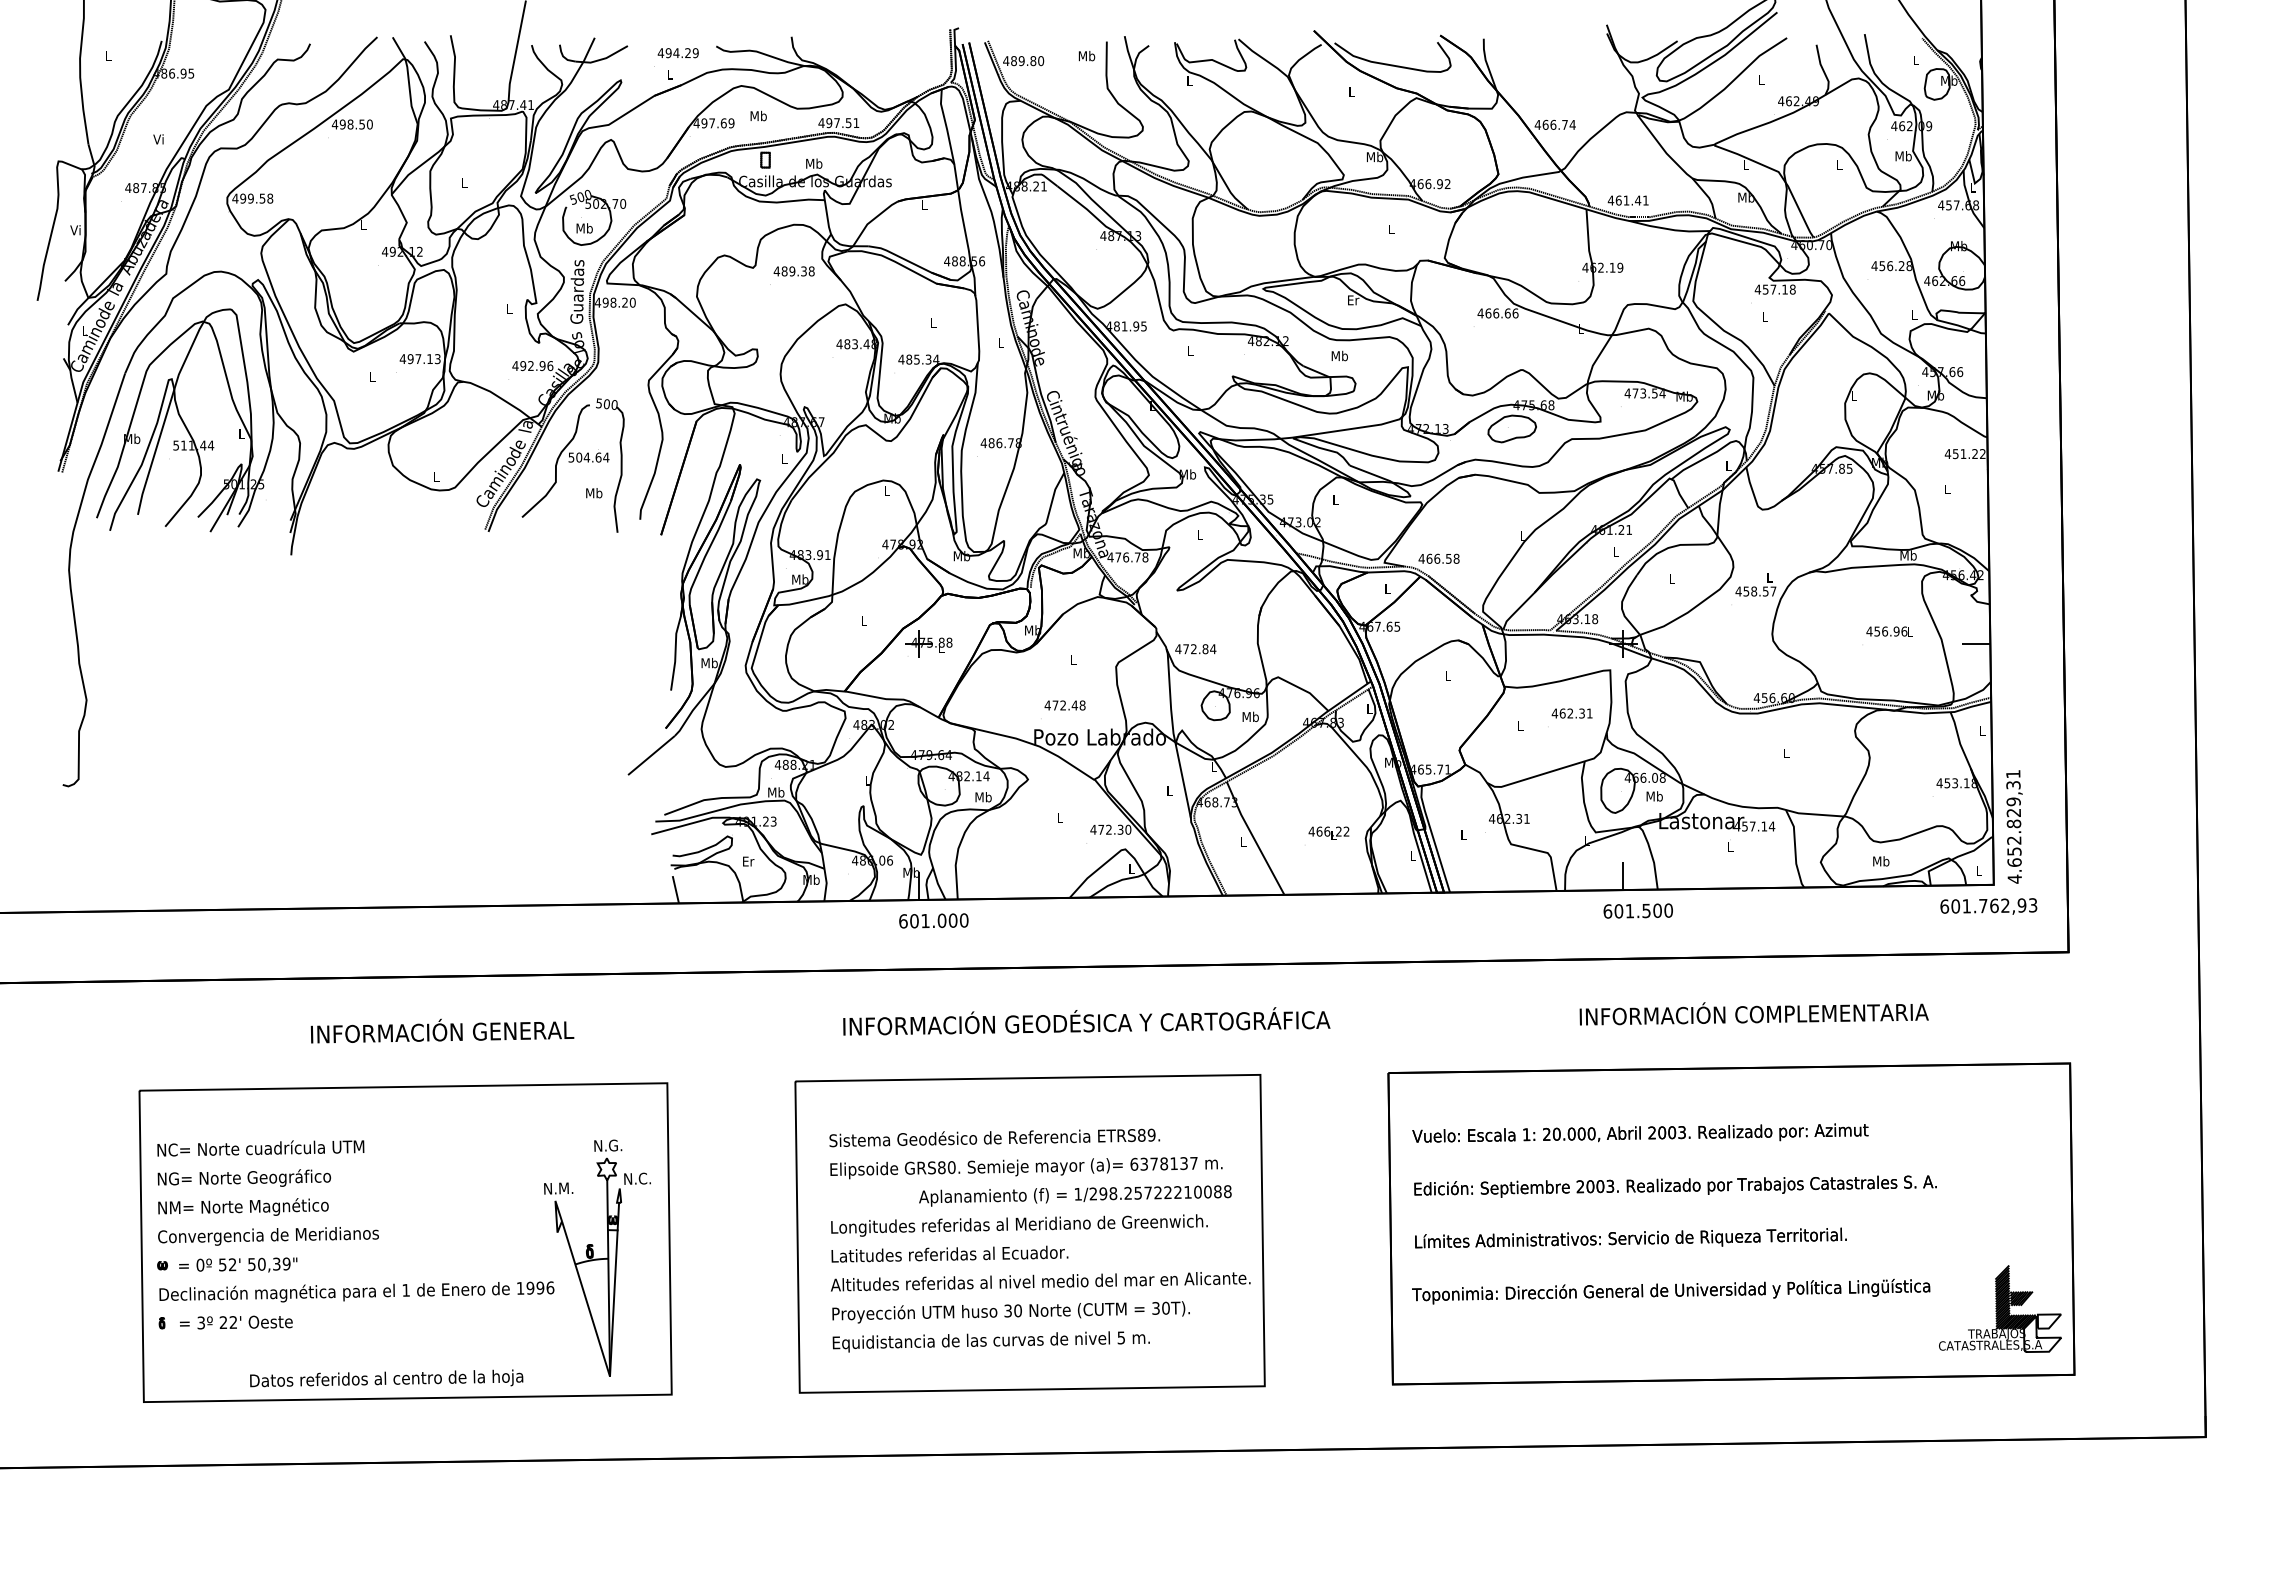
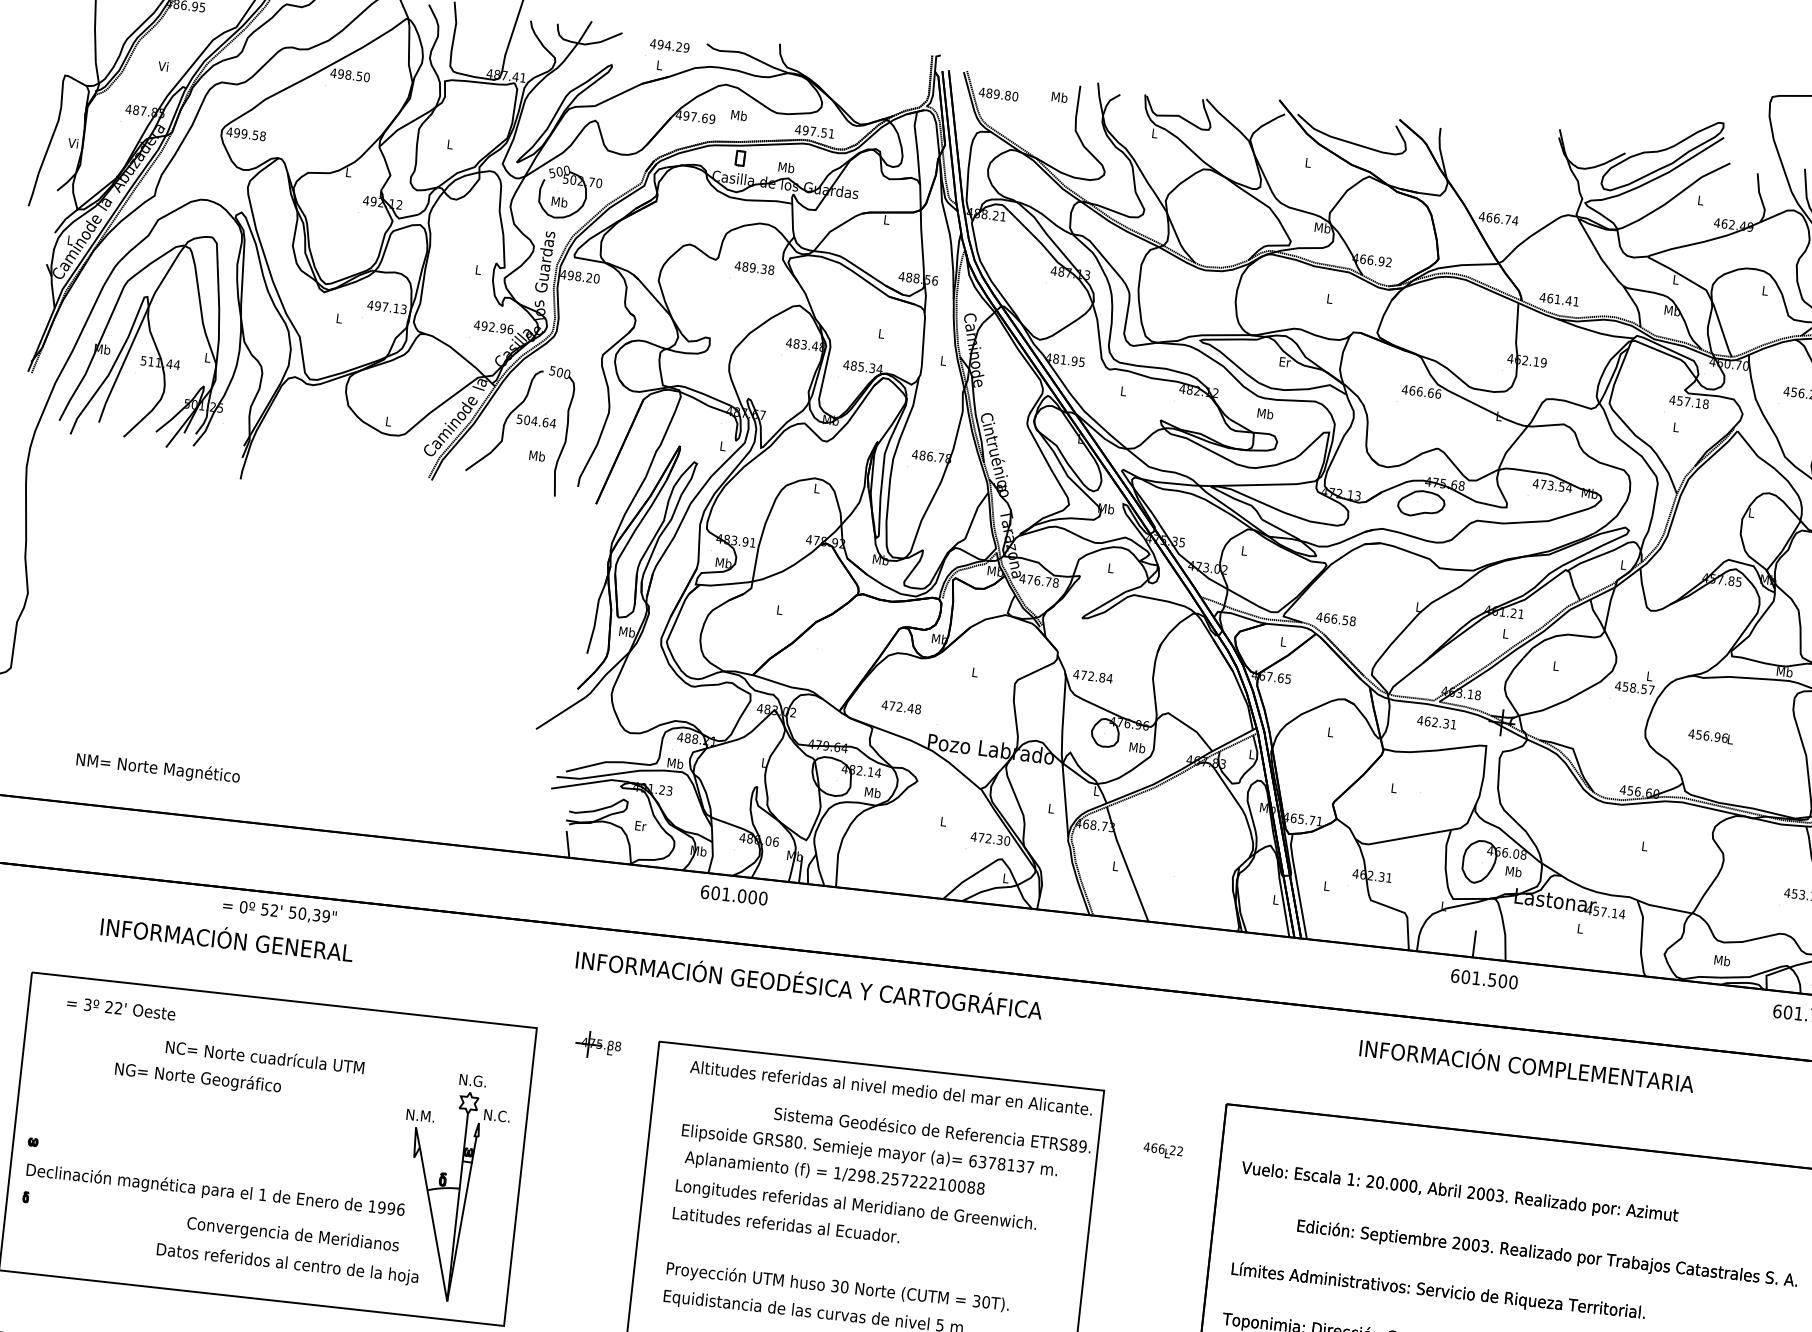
text: (1889, 631) -> (1710, 736), moved
part: (928, 643) -> (597, 1044), moved
text: (1064, 705) -> (900, 707), moved
text: (1571, 713) -> (1436, 722), moved
text: (1328, 832) -> (1162, 1149), moved
text: (933, 920) -> (733, 894), moved
text: (1753, 1013) -> (1526, 1065), moved
text: (1086, 1021) -> (809, 983), moved
text: (442, 1030) -> (227, 938), moved
text: (994, 1137) -> (932, 1130), moved
text: (260, 1148) -> (264, 1057), moved
text: (243, 1177) -> (197, 1077), moved
text: (1675, 1186) -> (1547, 1254), moved
text: (1075, 1195) -> (834, 1174), moved
text: (243, 1206) -> (158, 767), moved
text: (268, 1236) -> (293, 1235), moved
text: (238, 1264) -> (280, 911), moved
text: (1040, 1281) -> (891, 1088), moved
text: (236, 1322) -> (121, 1008), moved
text: (386, 1378) -> (287, 1263), moved

